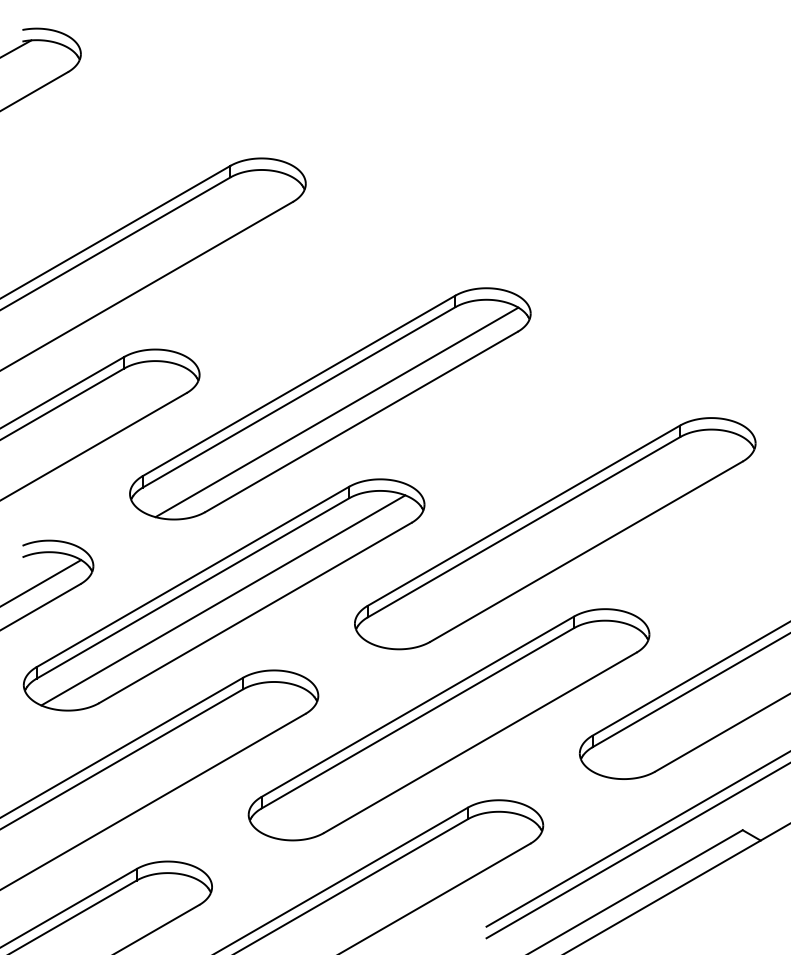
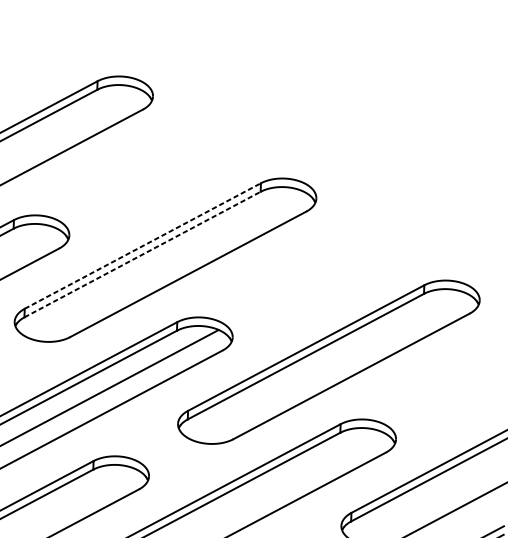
line: (299, 385) -> (143, 245), solid -> dashed
line: (299, 397) -> (142, 254), solid -> dashed
line: (336, 412) -> (169, 266), removed

